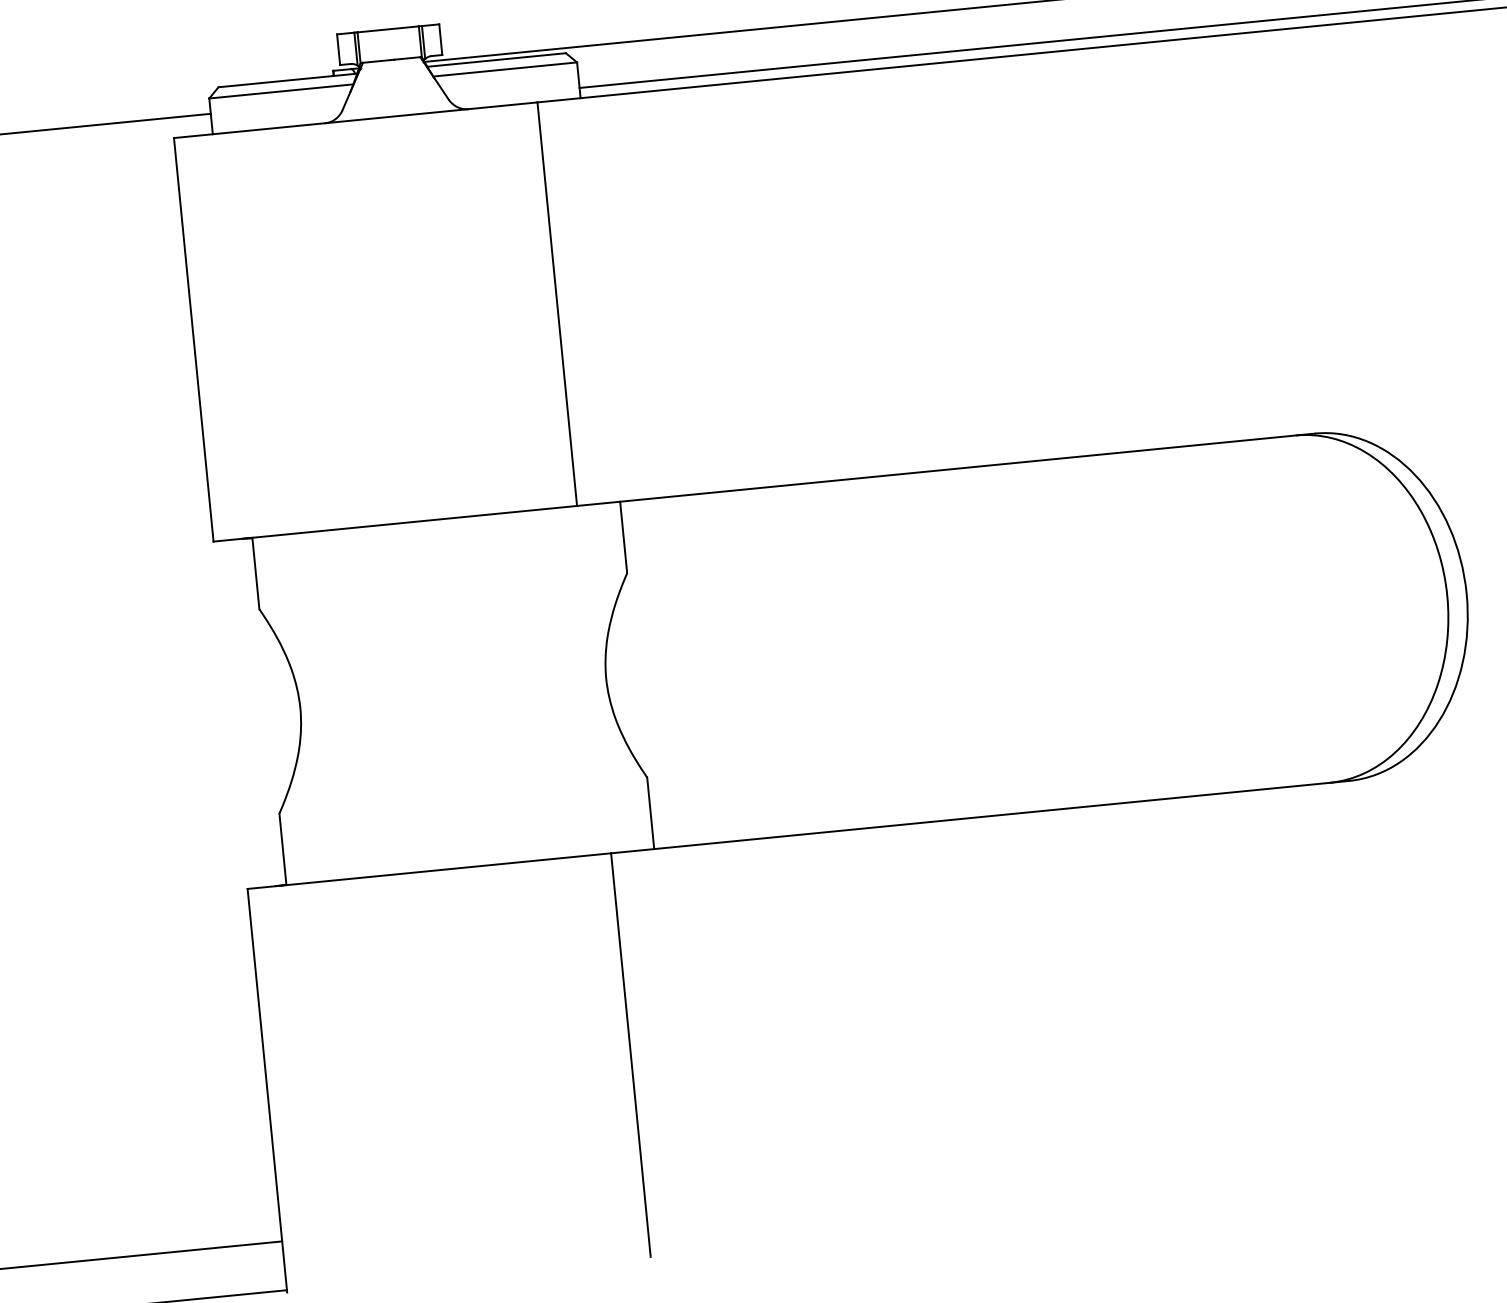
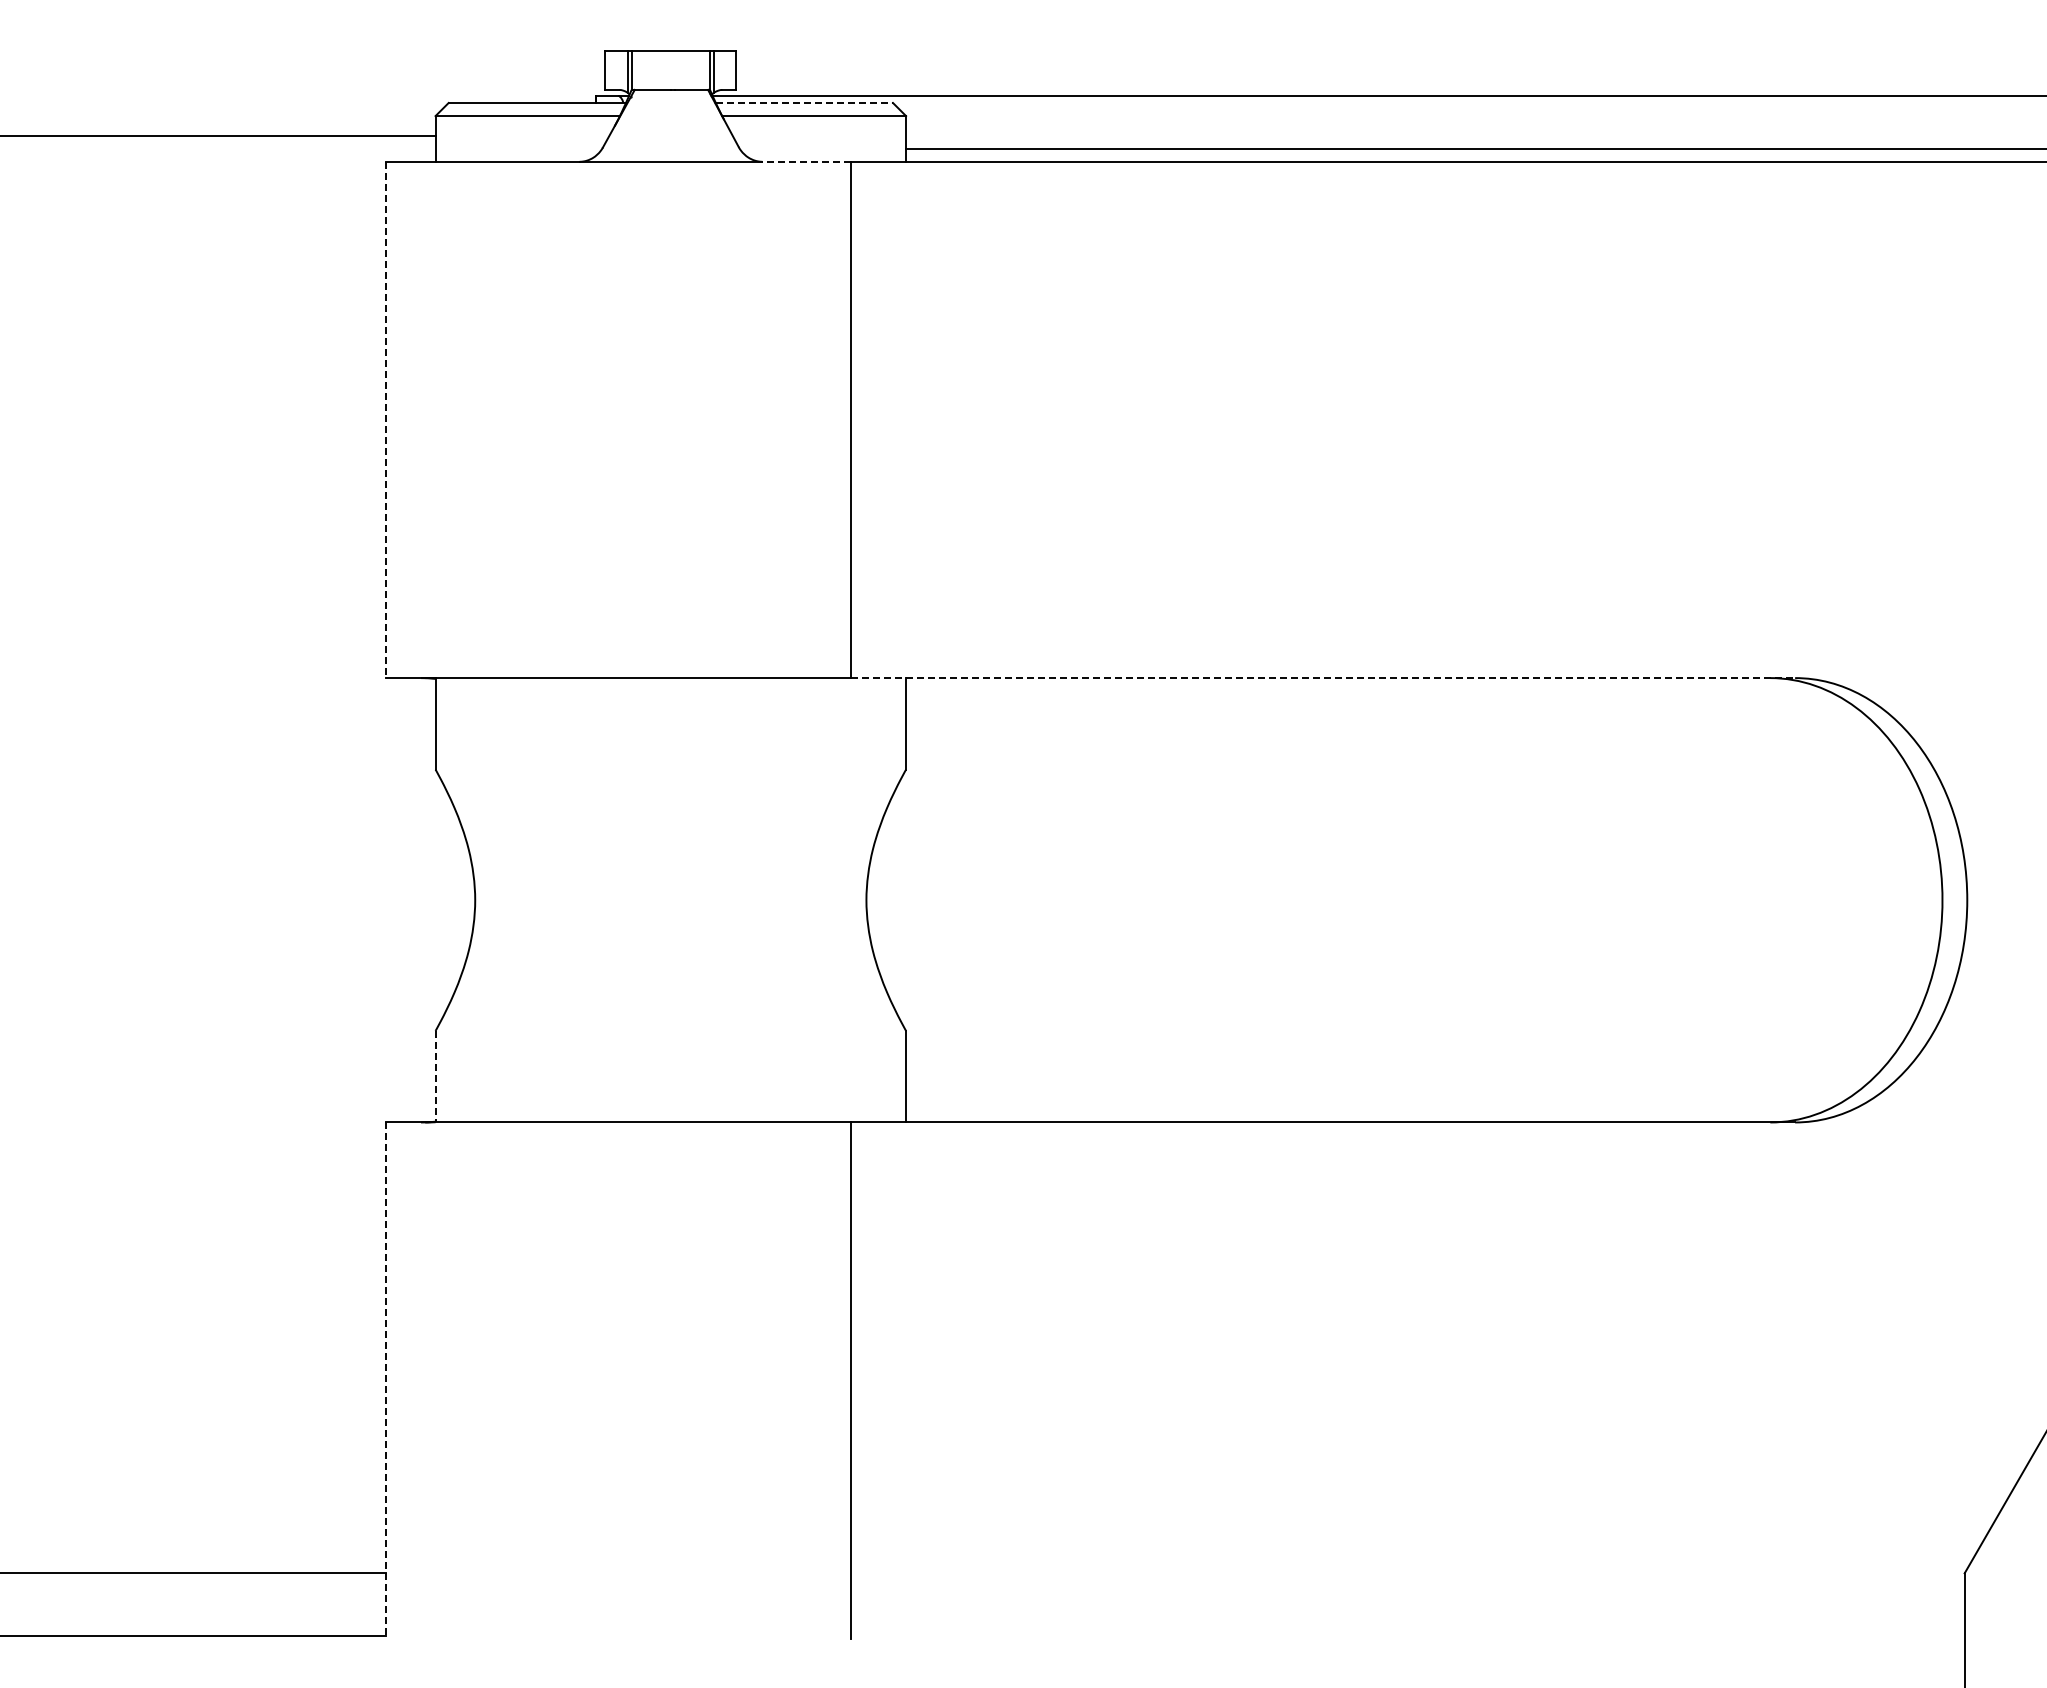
line: (496, 60) -> (804, 103), solid -> dashed
line: (502, 105) -> (806, 161), solid -> dashed
line: (193, 340) -> (385, 420), solid -> dashed
line: (946, 470) -> (1323, 678), solid -> dashed
line: (282, 849) -> (435, 1076), solid -> dashed
line: (267, 1091) -> (385, 1381), solid -> dashed

